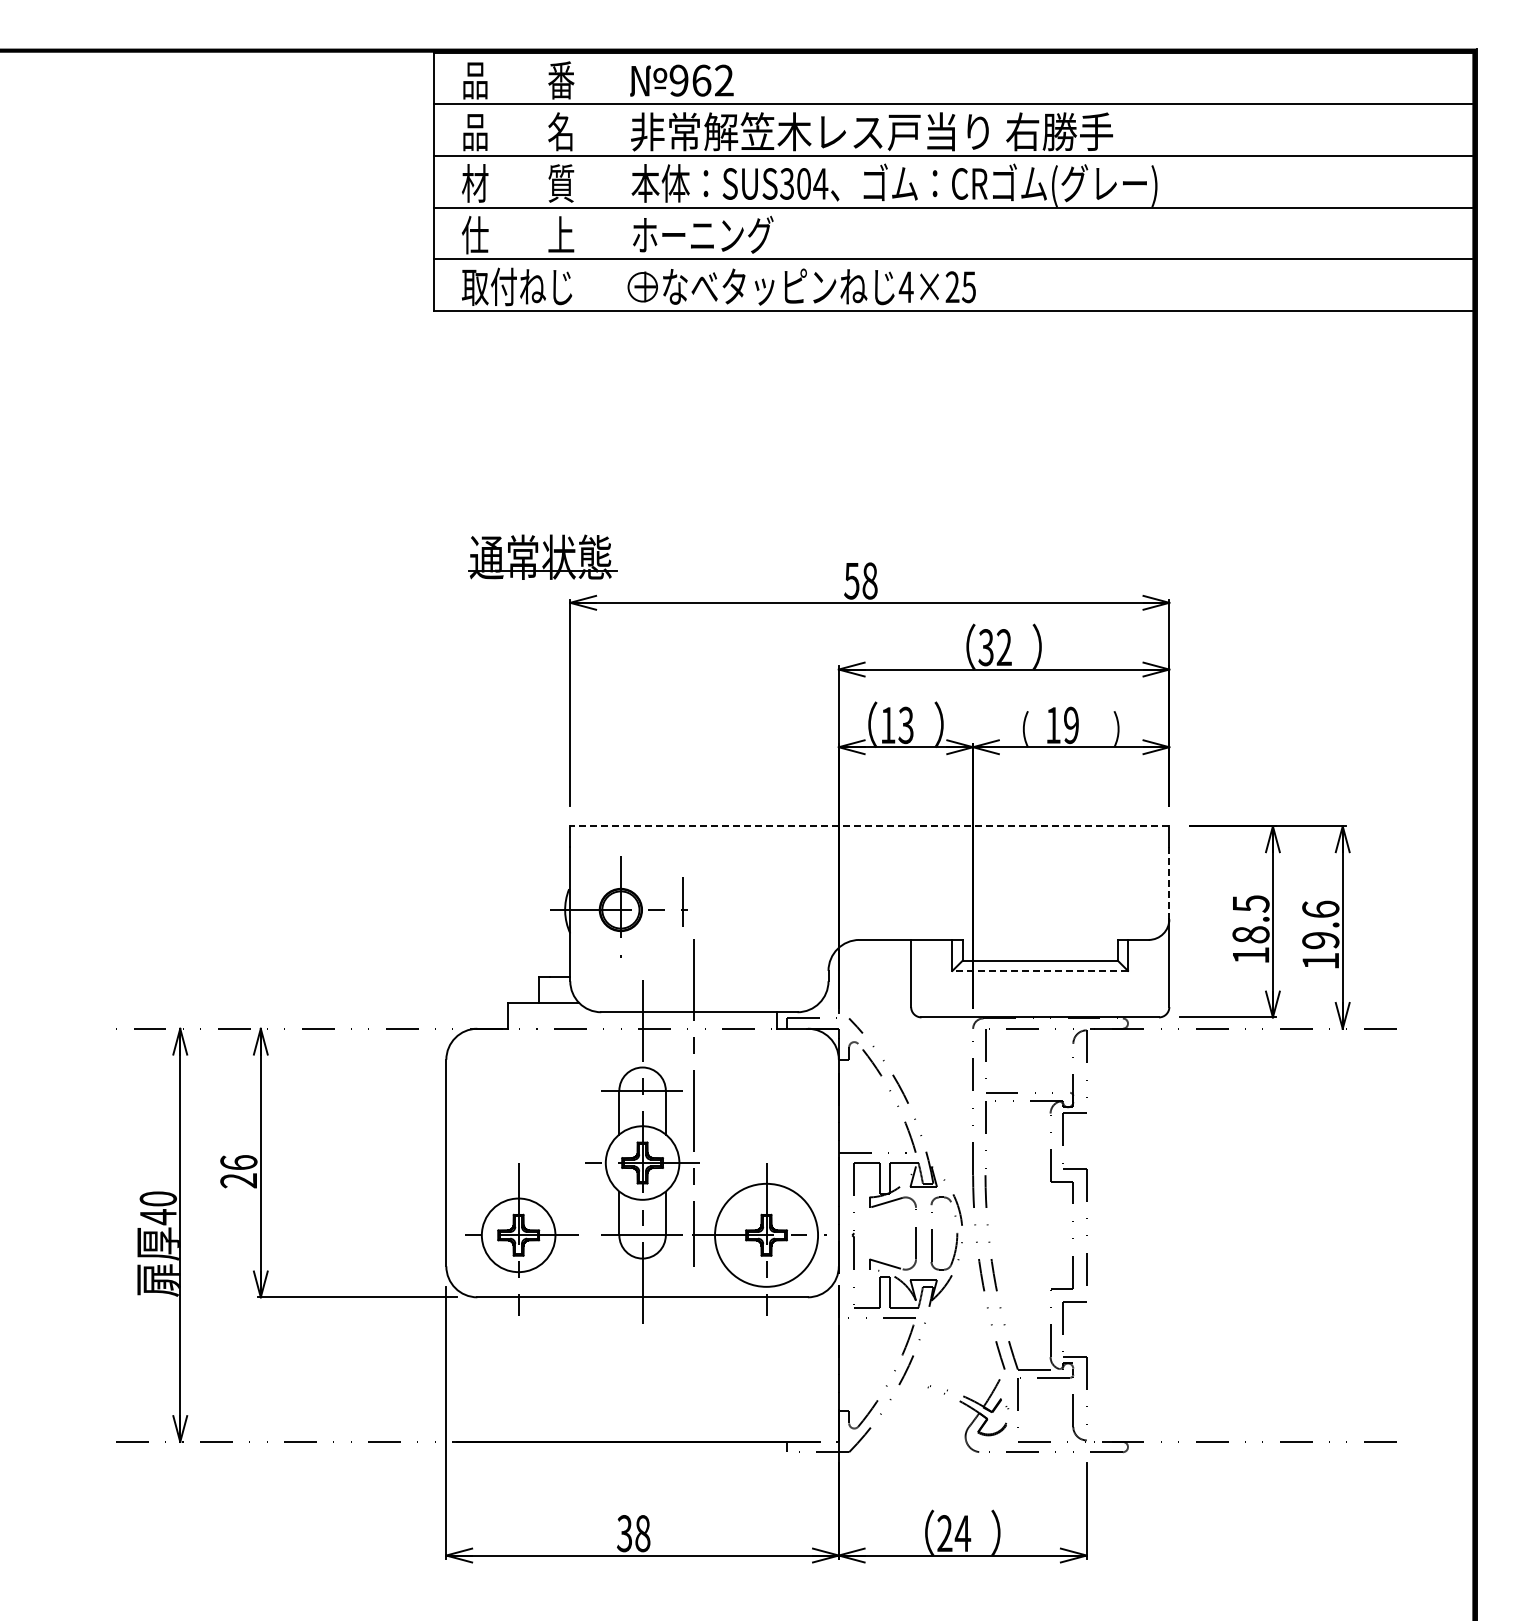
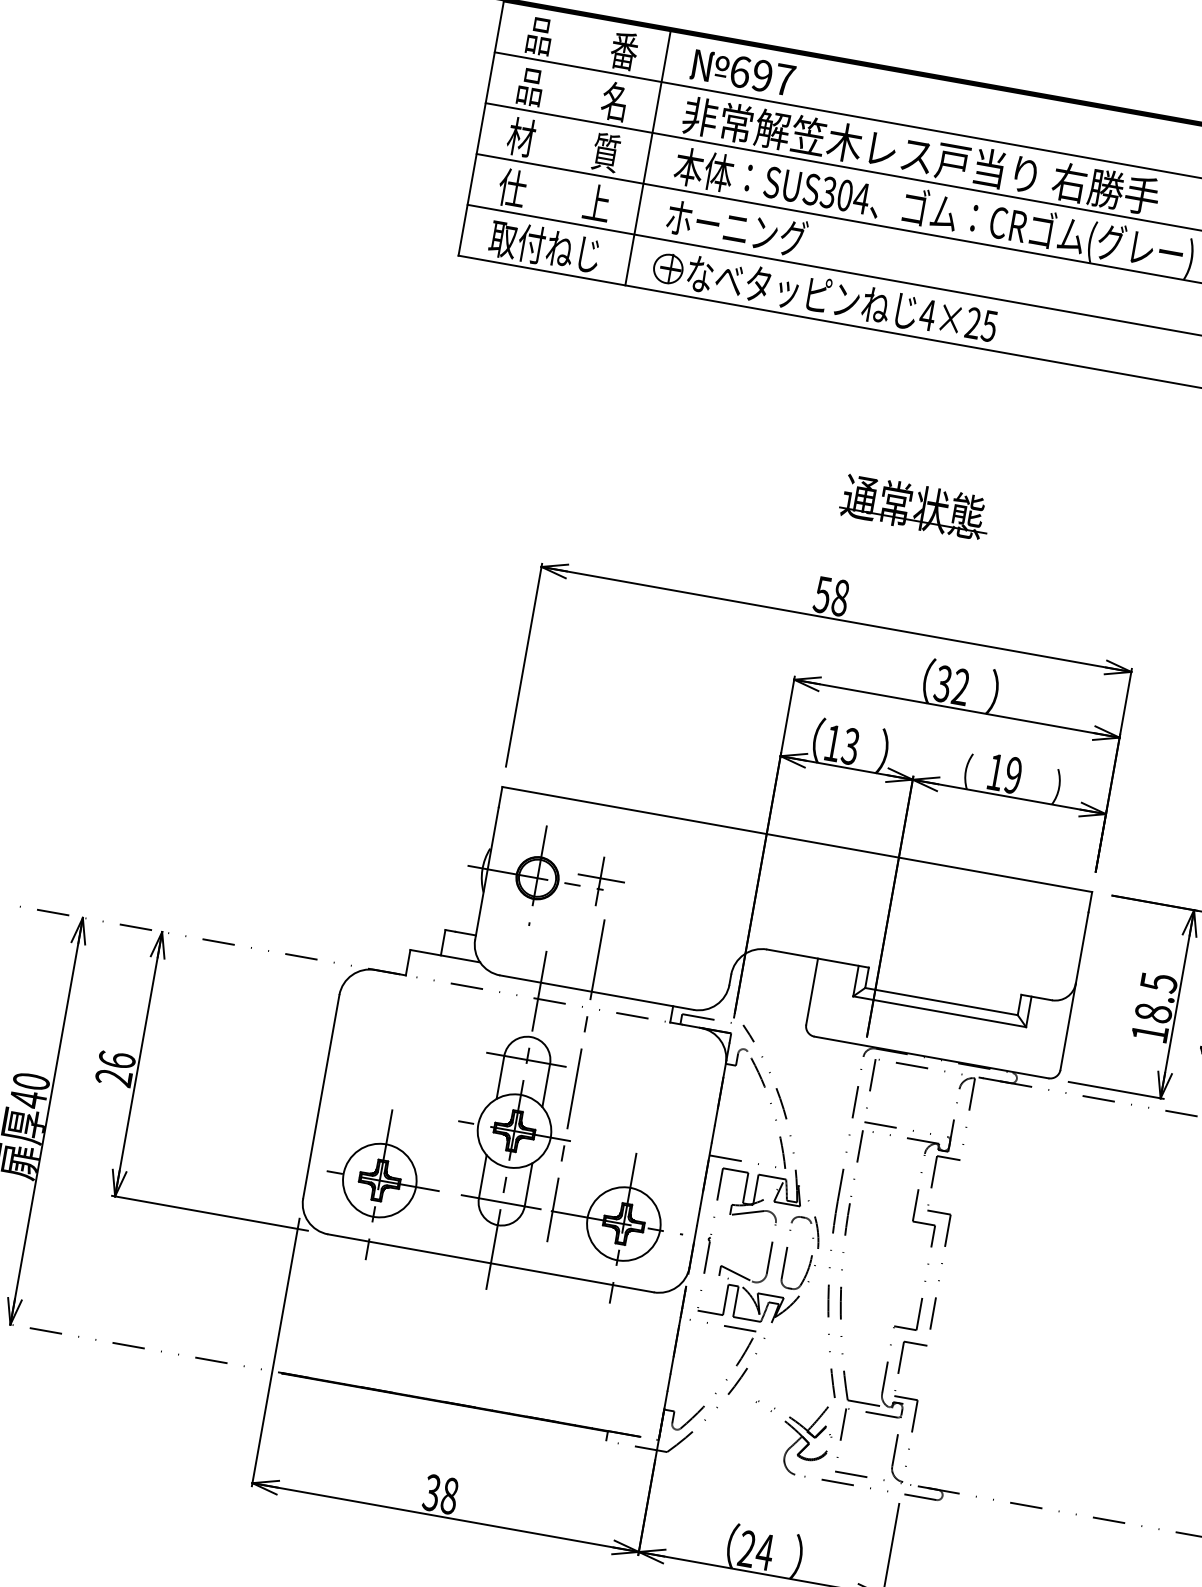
text: (701, 80) -> (762, 75), 962 -> 697
line: (603, 181) -> (648, 157), added
part: (542, 556) -> (915, 506), moved
line: (869, 826) -> (796, 839), dashed -> solid
line: (1169, 883) -> (1082, 948), dashed -> solid
line: (683, 899) -> (601, 878), added
line: (1040, 970) -> (940, 1011), dashed -> solid
circle: (766, 1235) -> (623, 1224), size x0.71

